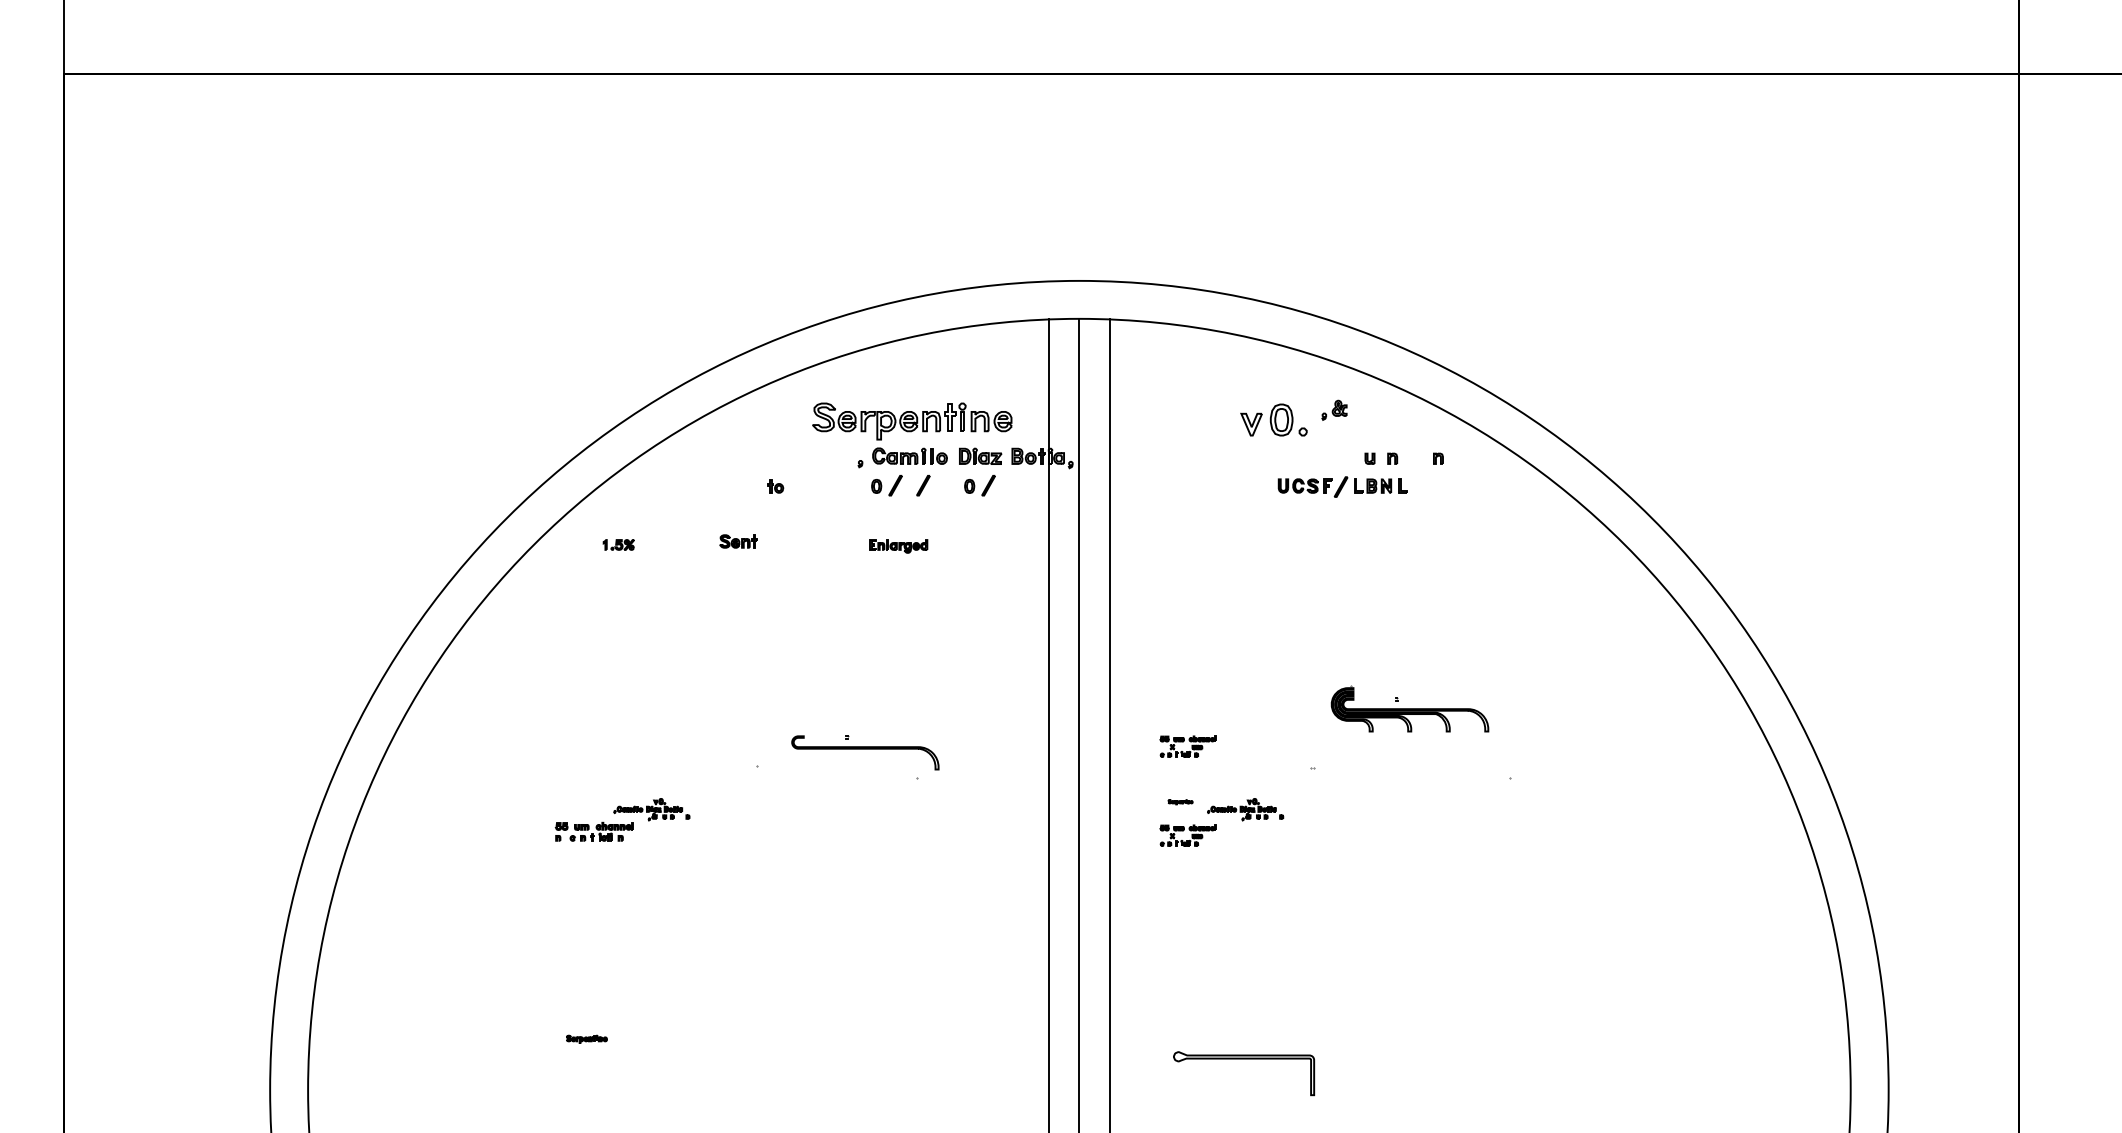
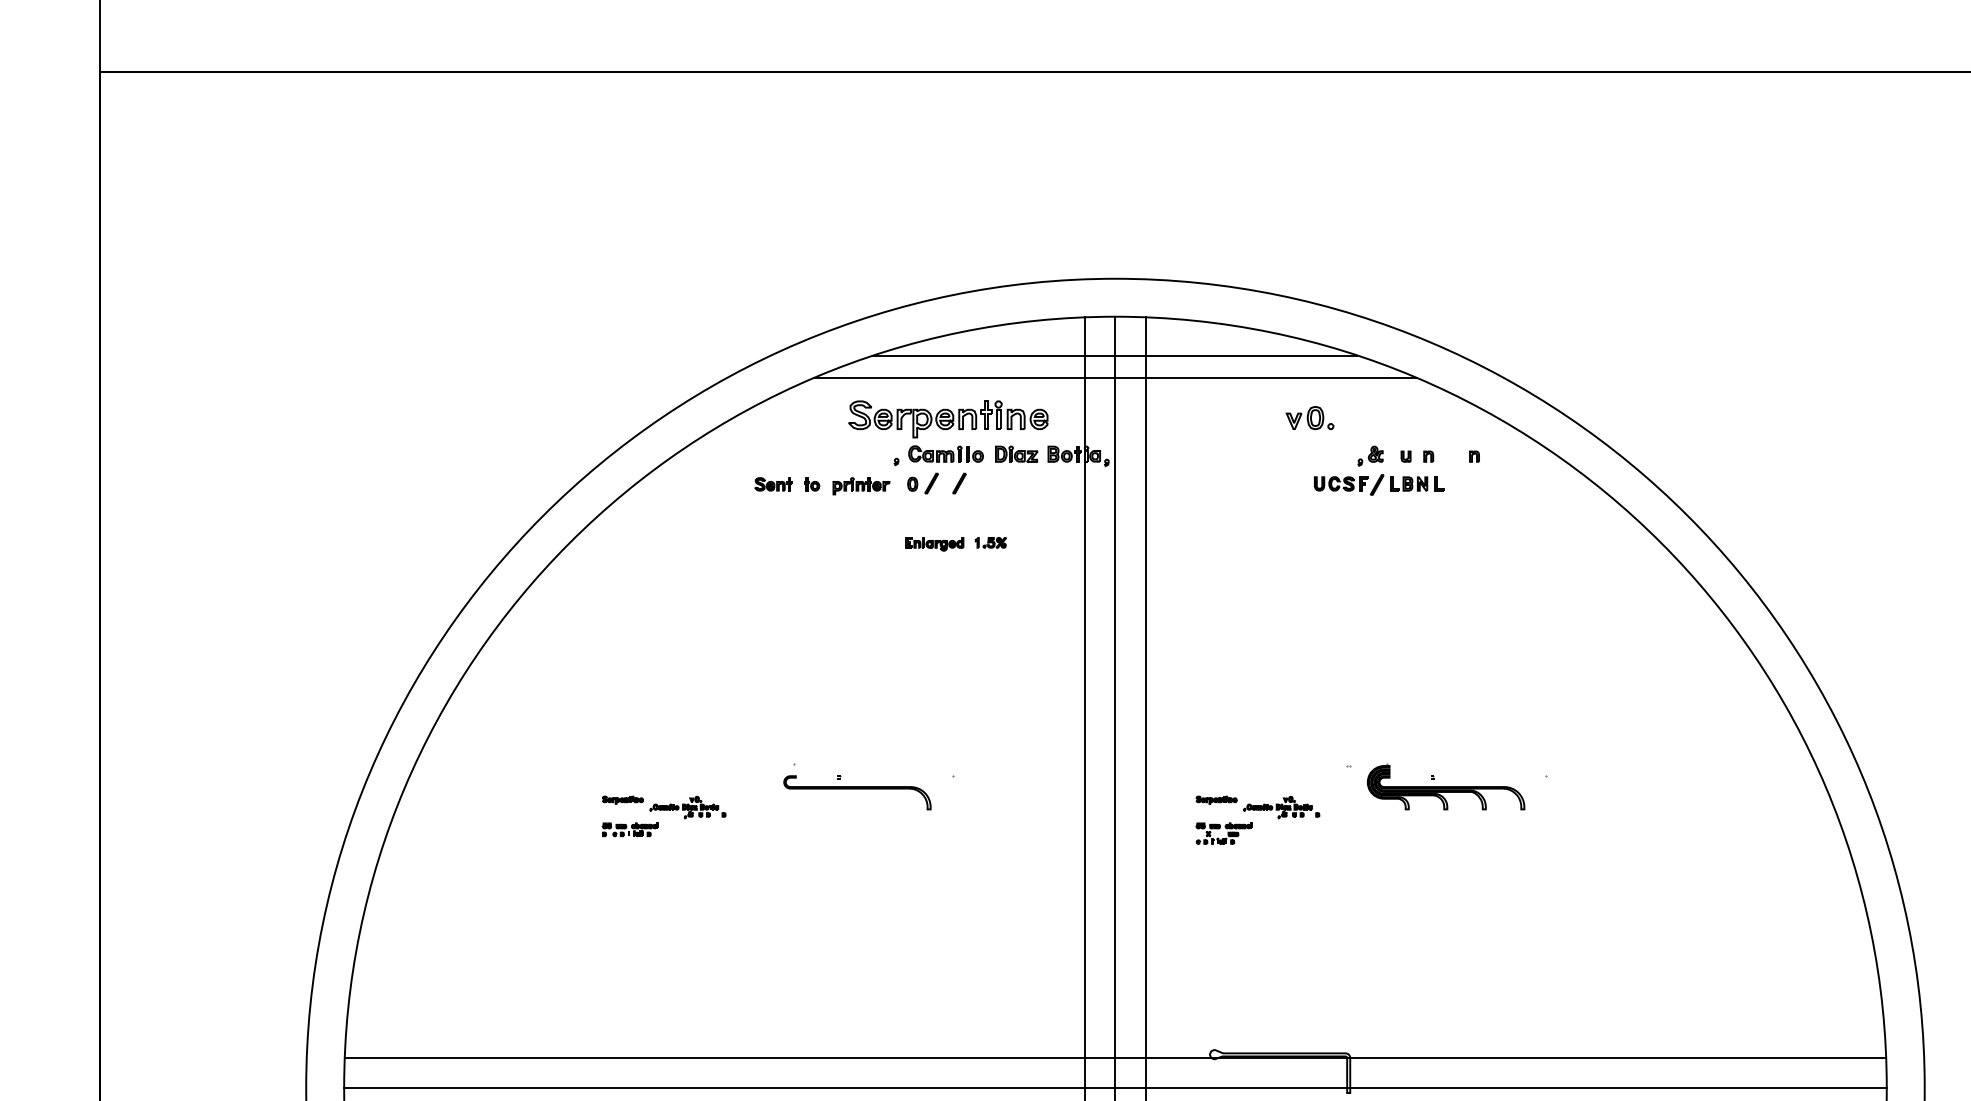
line: (1079, 357) -> (1115, 355), added
line: (1079, 380) -> (1115, 378), added
part: (1334, 409) -> (1370, 455), moved
part: (1273, 420) -> (1309, 418), size x0.71
part: (979, 485) -> (1015, 483), removed
part: (825, 488) -> (861, 486), added
part: (738, 541) -> (773, 484), moved
part: (618, 544) -> (990, 542), moved
part: (1409, 708) -> (1445, 786), moved
part: (1187, 746) -> (1223, 744), removed
part: (865, 752) -> (857, 792), moved
part: (1180, 801) -> (1216, 799), size x1.67
part: (593, 831) -> (629, 829), size x0.71
part: (586, 1038) -> (622, 799), moved
line: (1079, 1059) -> (1115, 1057), added
line: (1079, 1090) -> (1115, 1088), added

